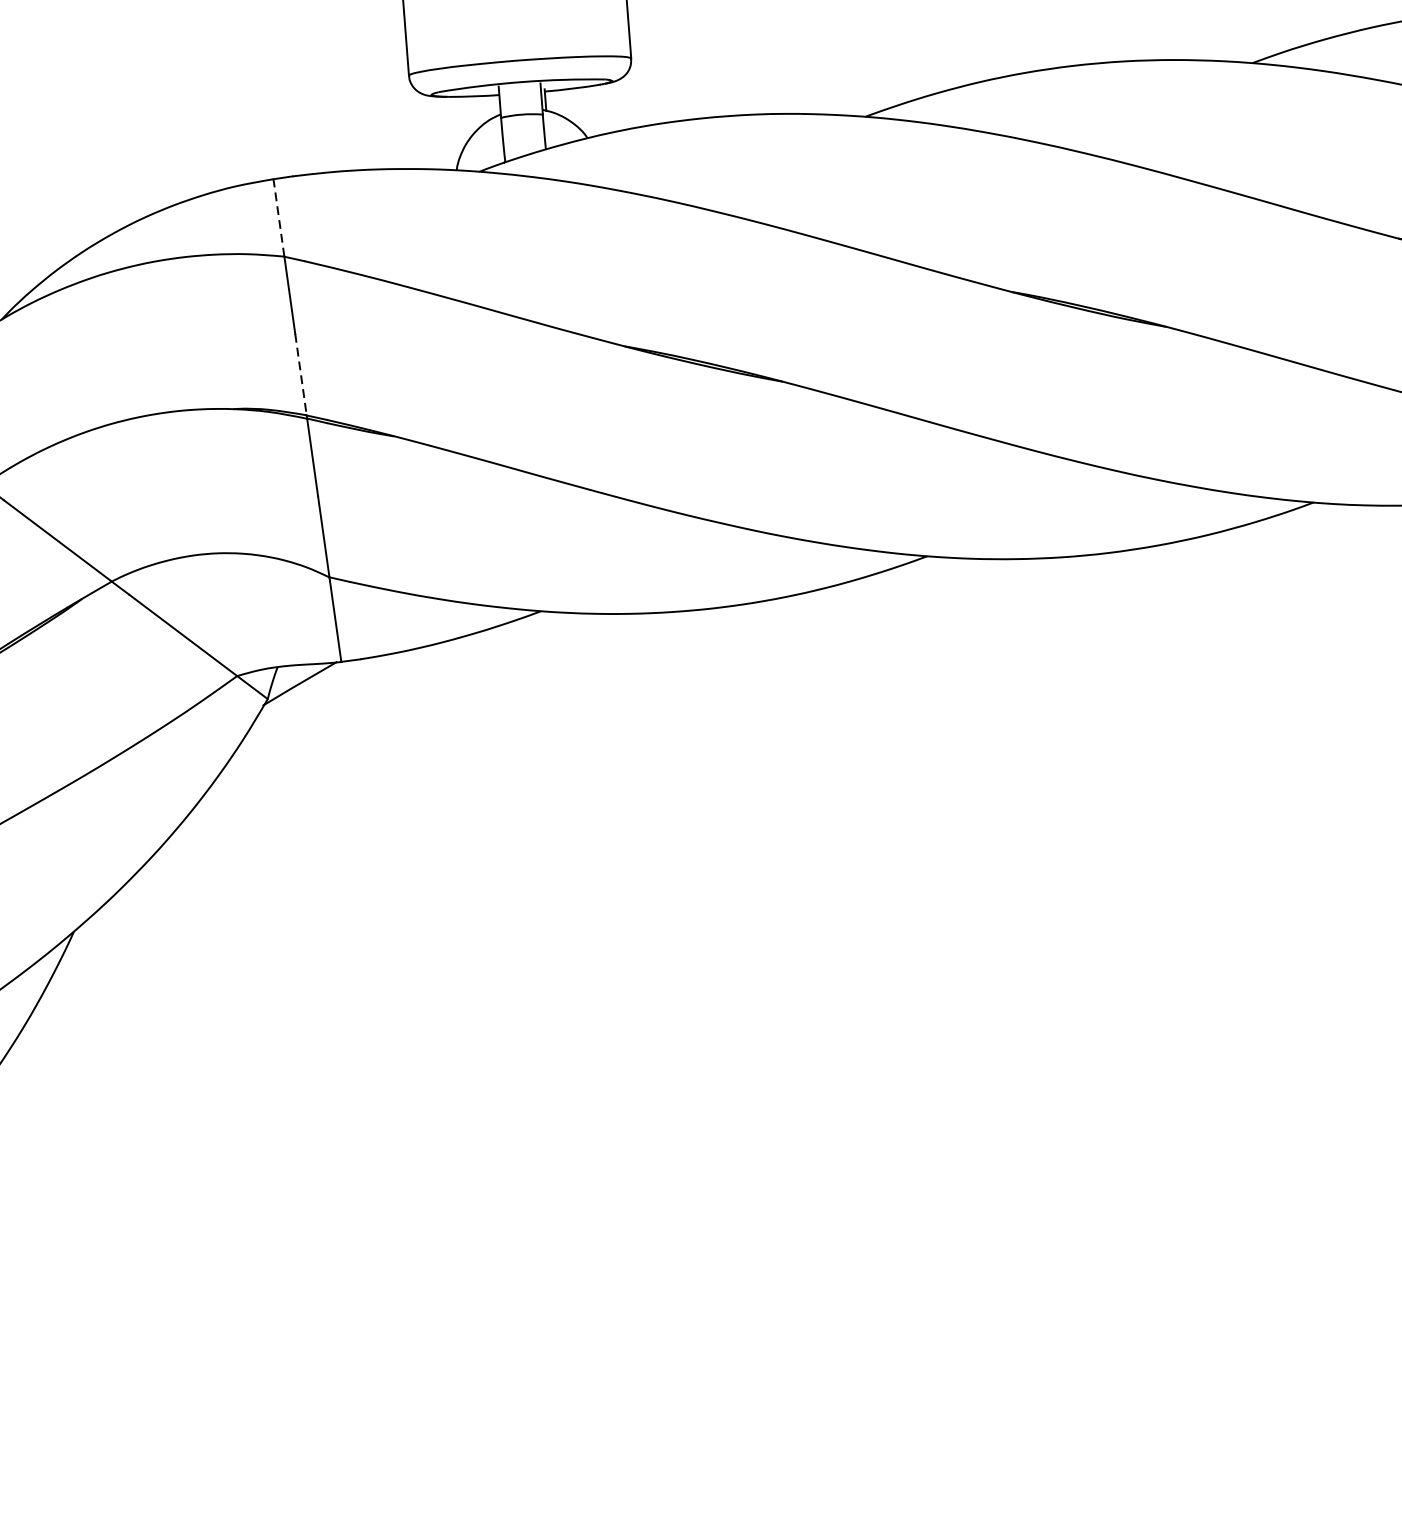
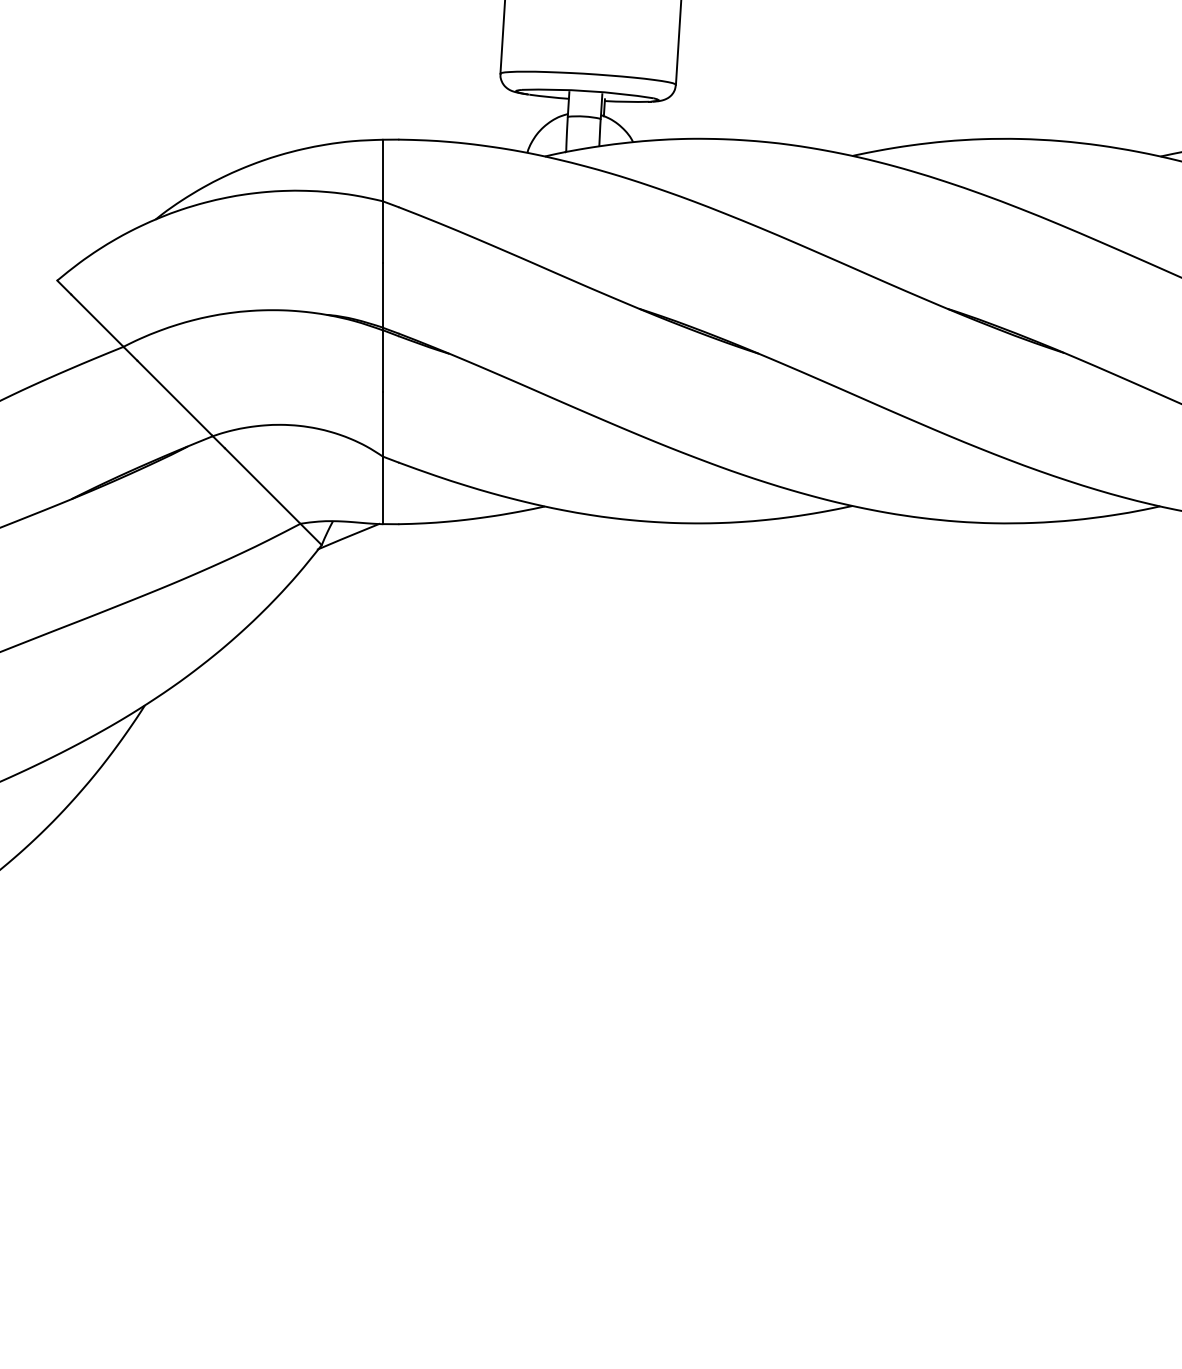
line: (279, 217) -> (383, 170), dashed -> solid
line: (301, 374) -> (383, 295), dashed -> solid

